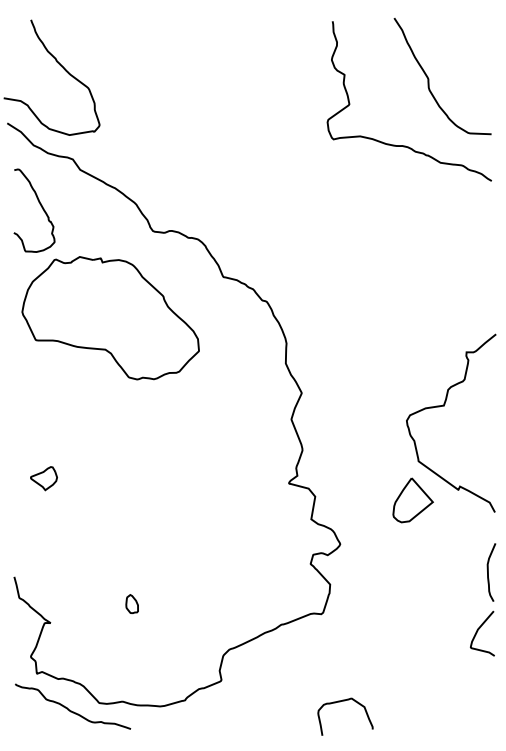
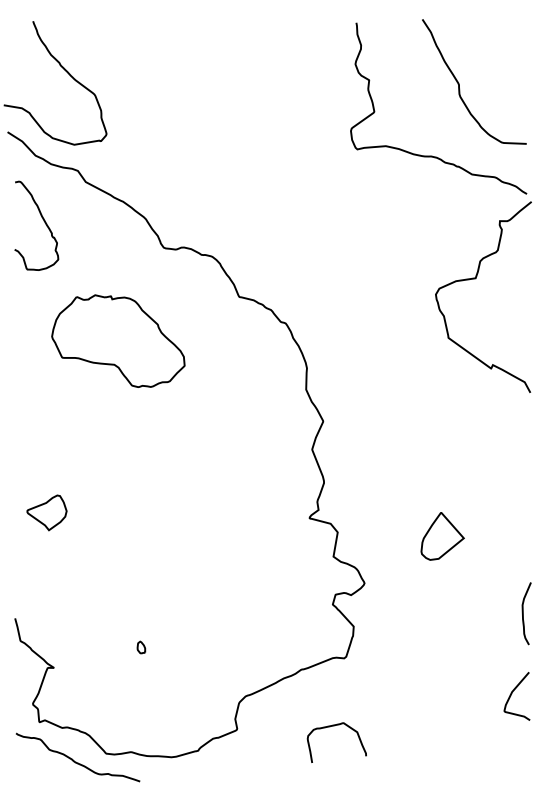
part: (110, 318) -> (118, 341), size x0.7
curve: (444, 406) -> (476, 279), moved
part: (43, 478) -> (46, 512), size x1.4
part: (131, 603) -> (140, 646), size x0.6
curve: (478, 631) -> (512, 694), moved
curve: (340, 702) -> (331, 727), moved

